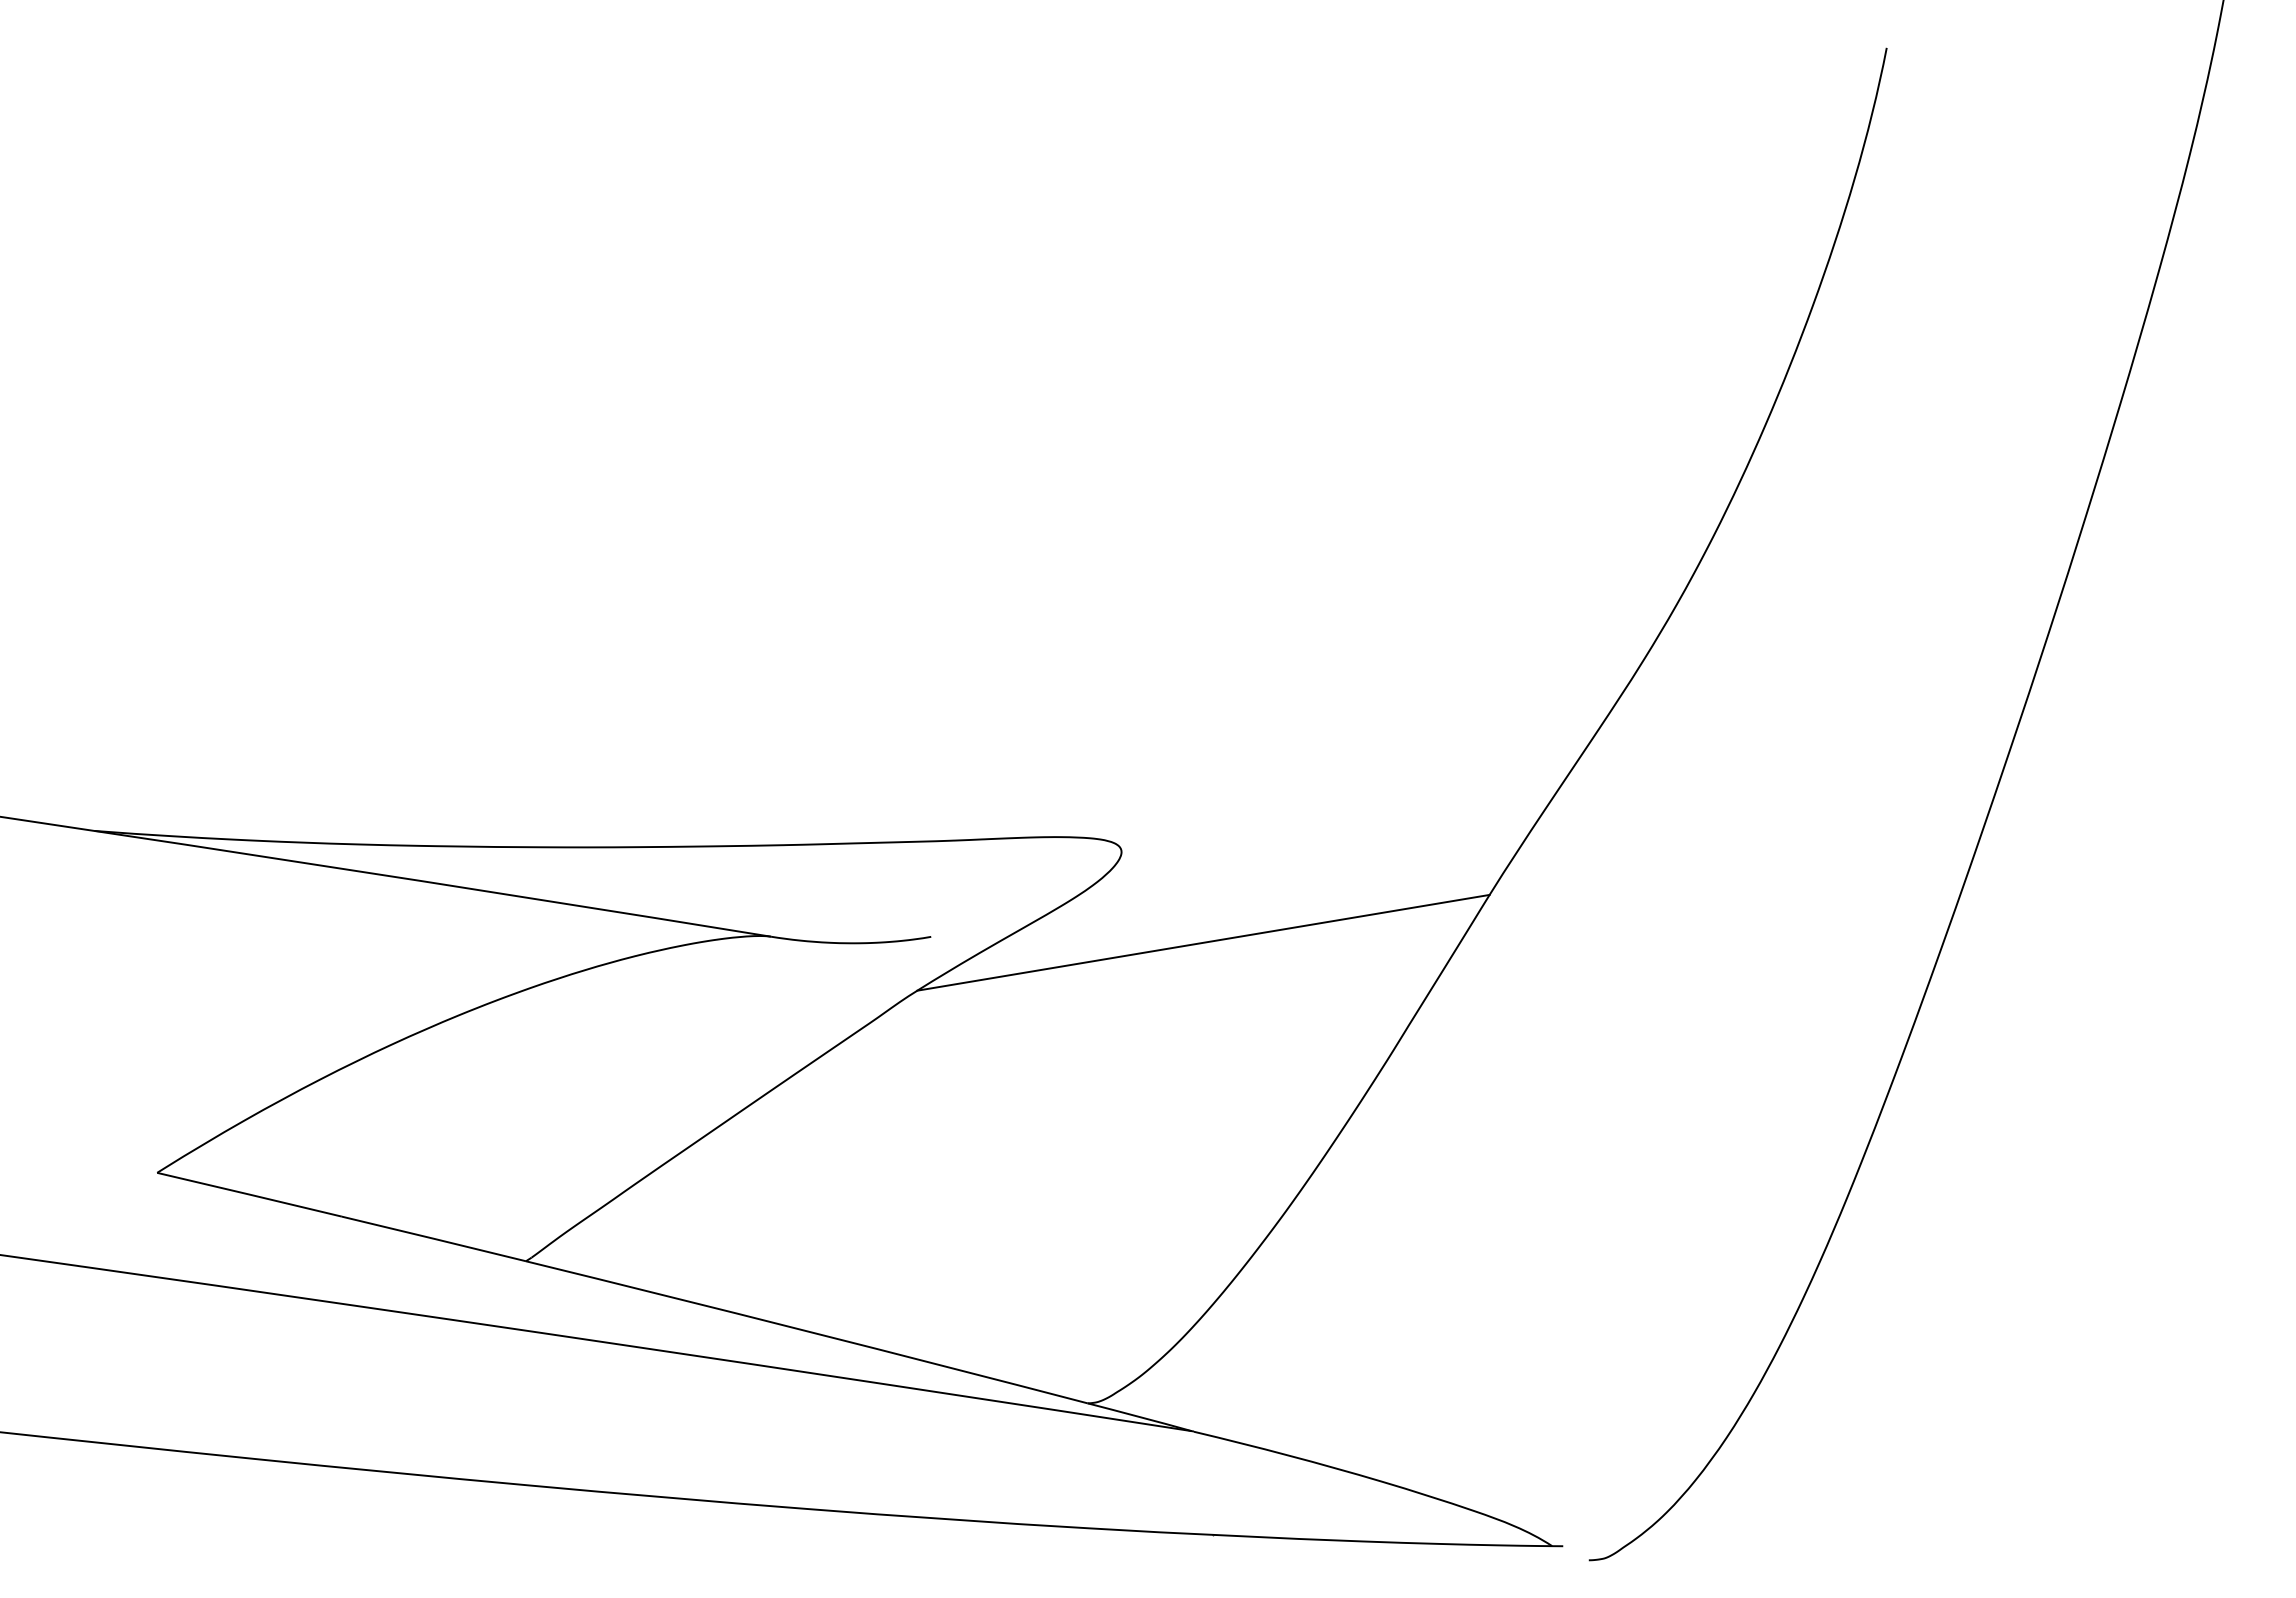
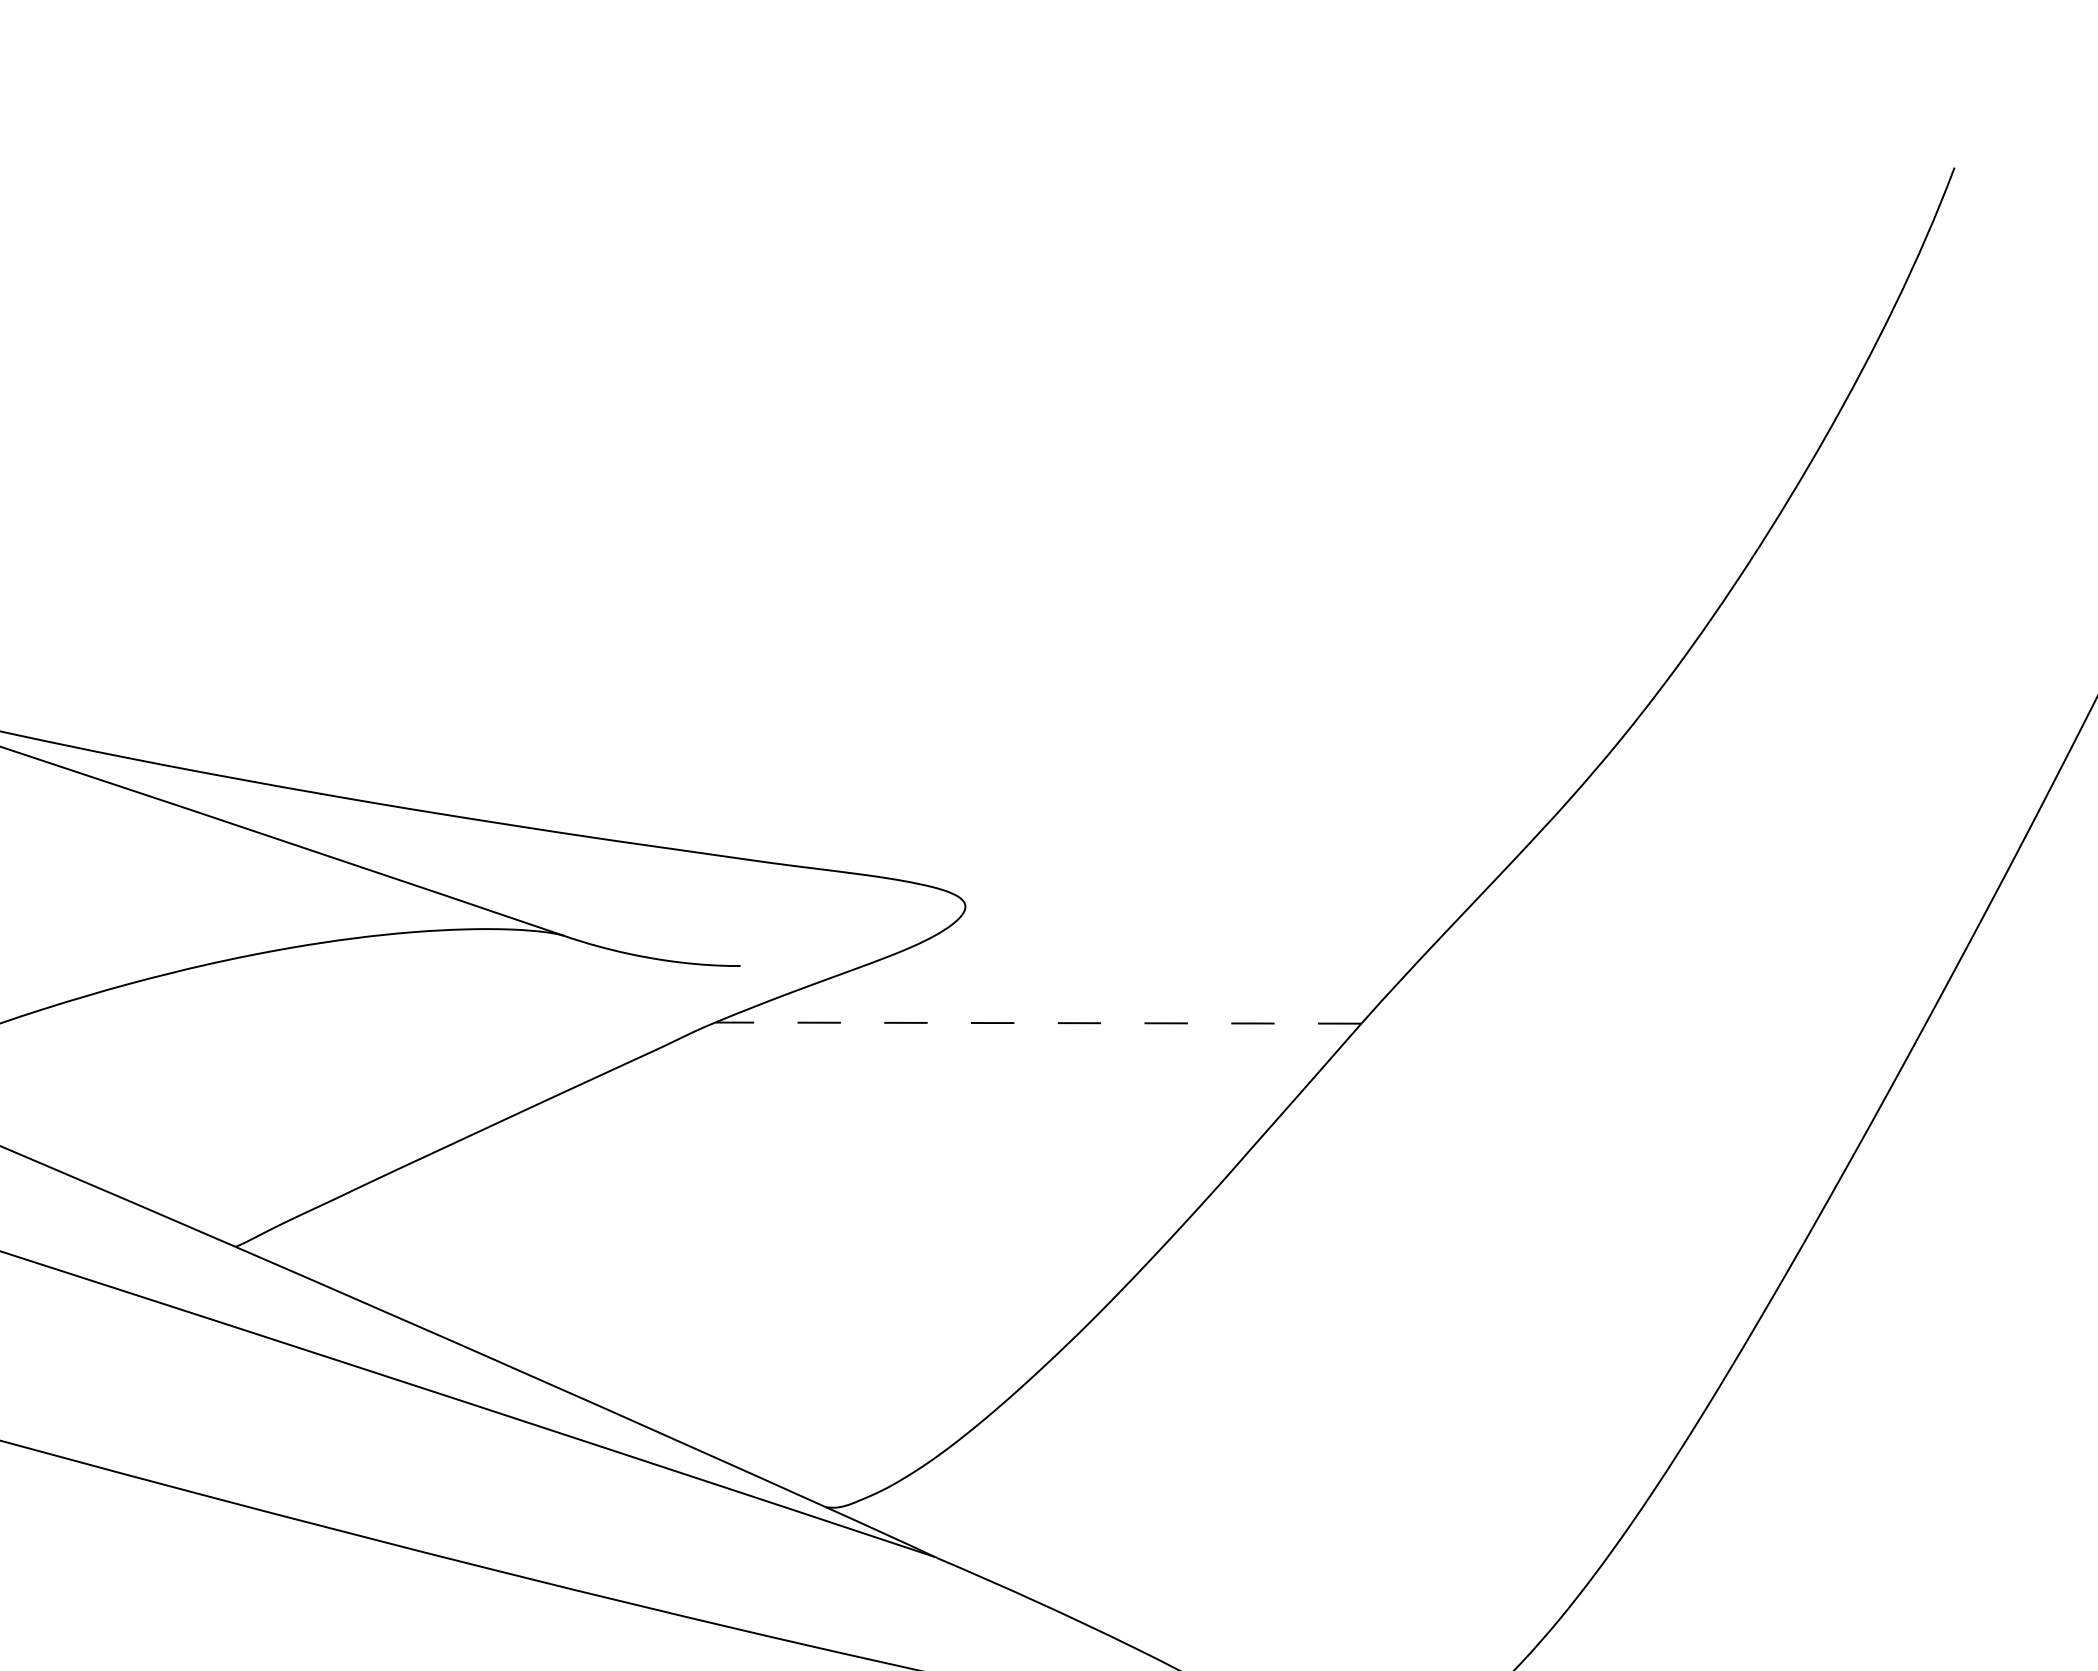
line: (1203, 942) -> (1038, 1022), solid -> dashed

